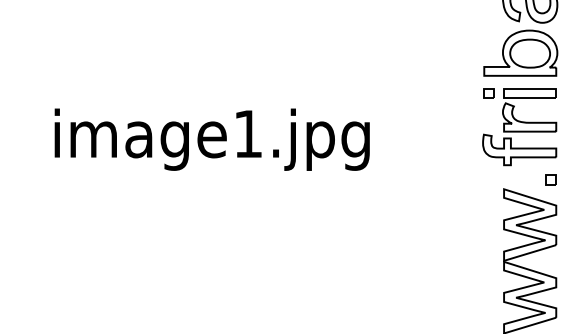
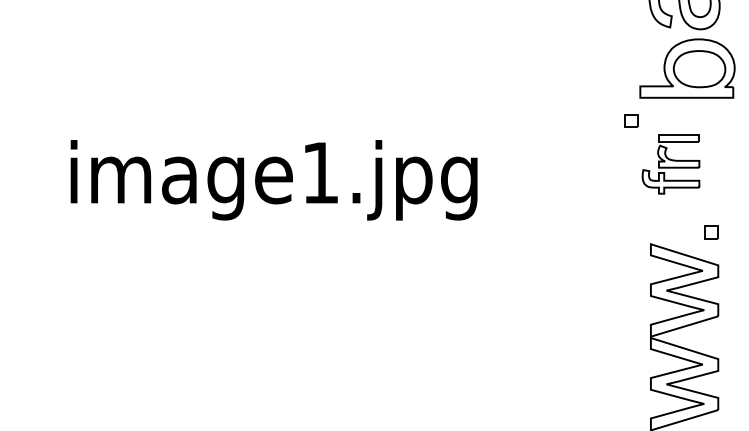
part: (520, 53) -> (687, 68), moved
part: (519, 127) -> (670, 164), size x0.6

